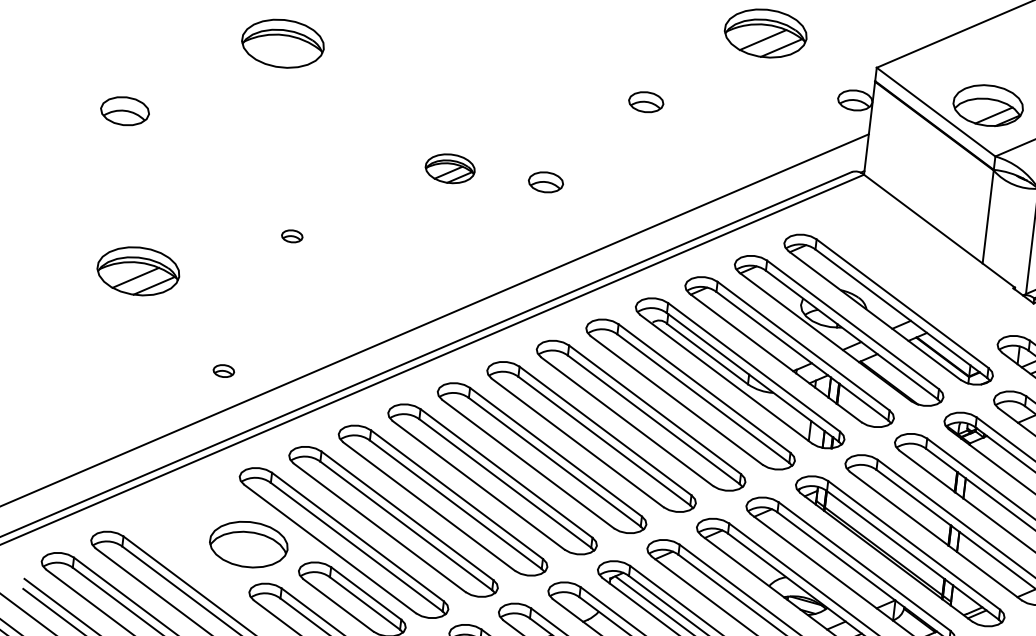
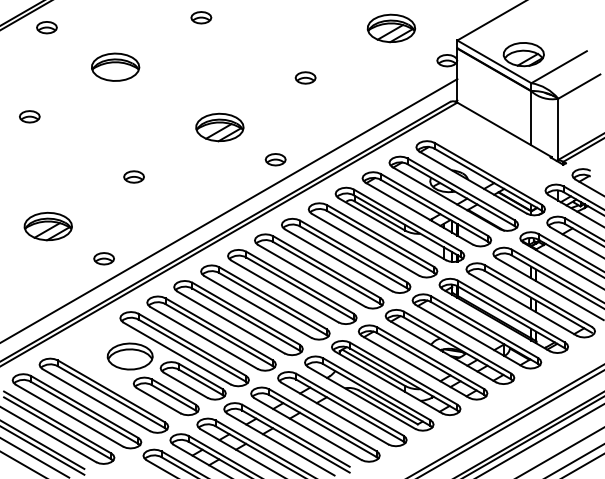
part: (646, 101) -> (305, 77), moved
part: (124, 110) -> (29, 116), size x0.71
part: (449, 168) -> (219, 127), size x1.67
part: (545, 181) -> (275, 159), moved
part: (291, 235) -> (133, 176), size x1.67
part: (137, 271) -> (47, 226), moved
part: (222, 370) -> (103, 258), size x1.67

